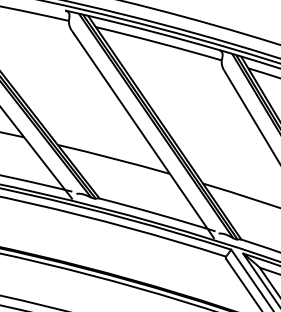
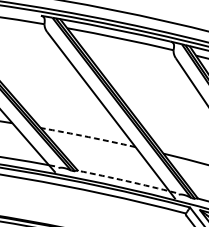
arc: (114, 158) -> (88, 136), solid -> dashed
arc: (157, 214) -> (126, 181), solid -> dashed

